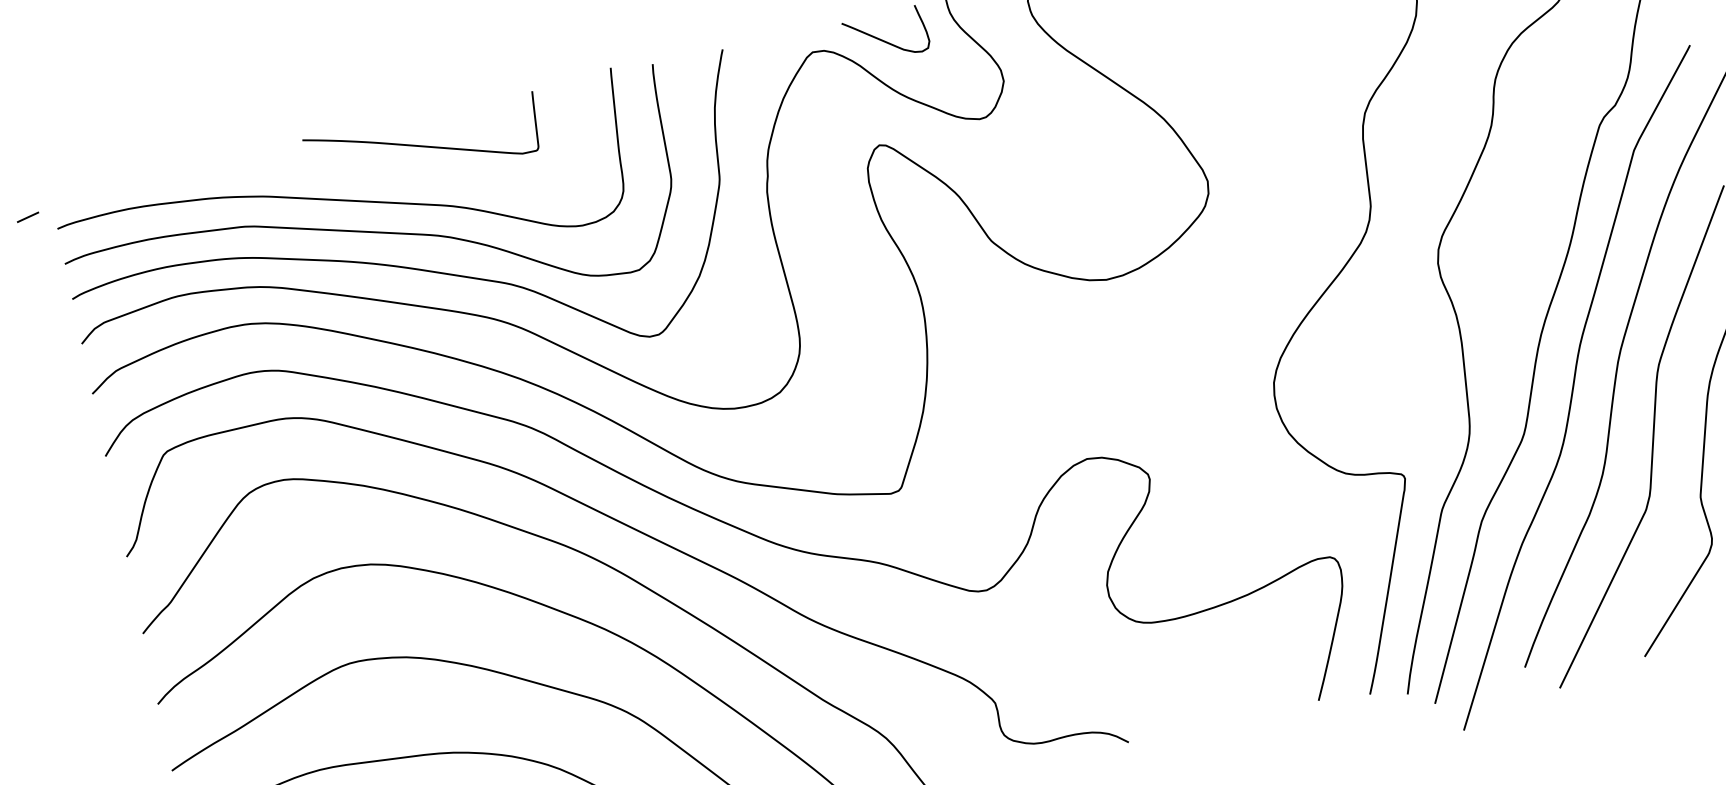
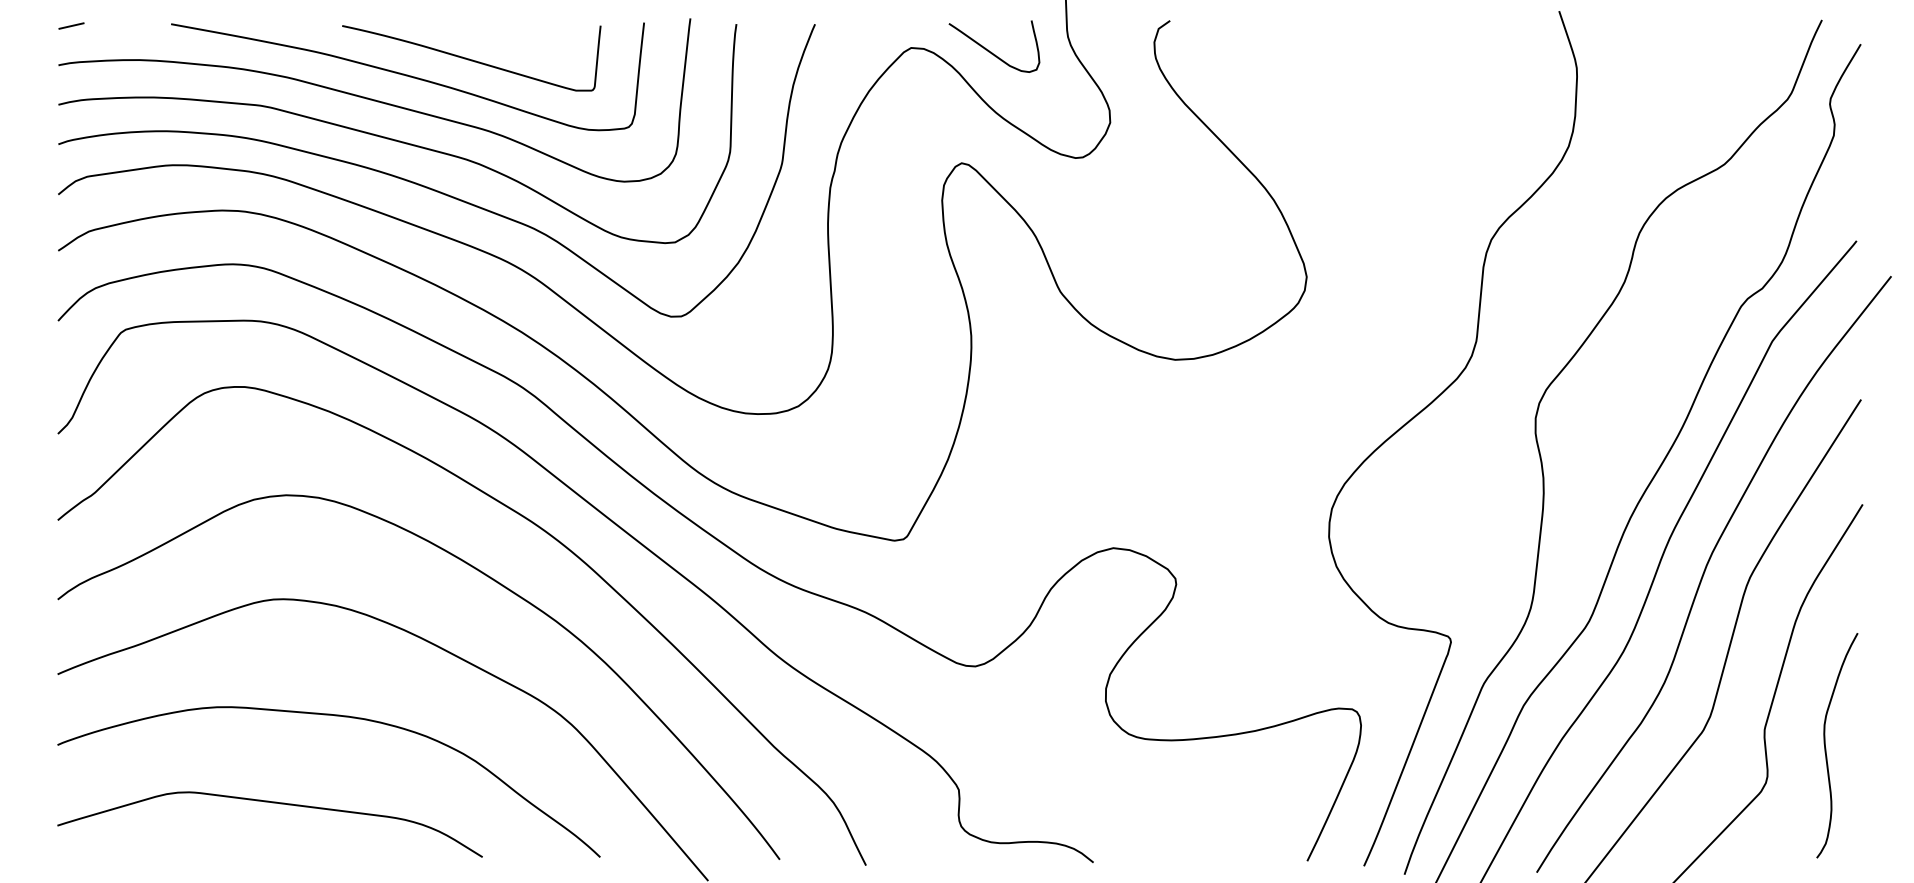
curve: (370, 172) -> (407, 76), added
line: (27, 216) -> (71, 25), moved

